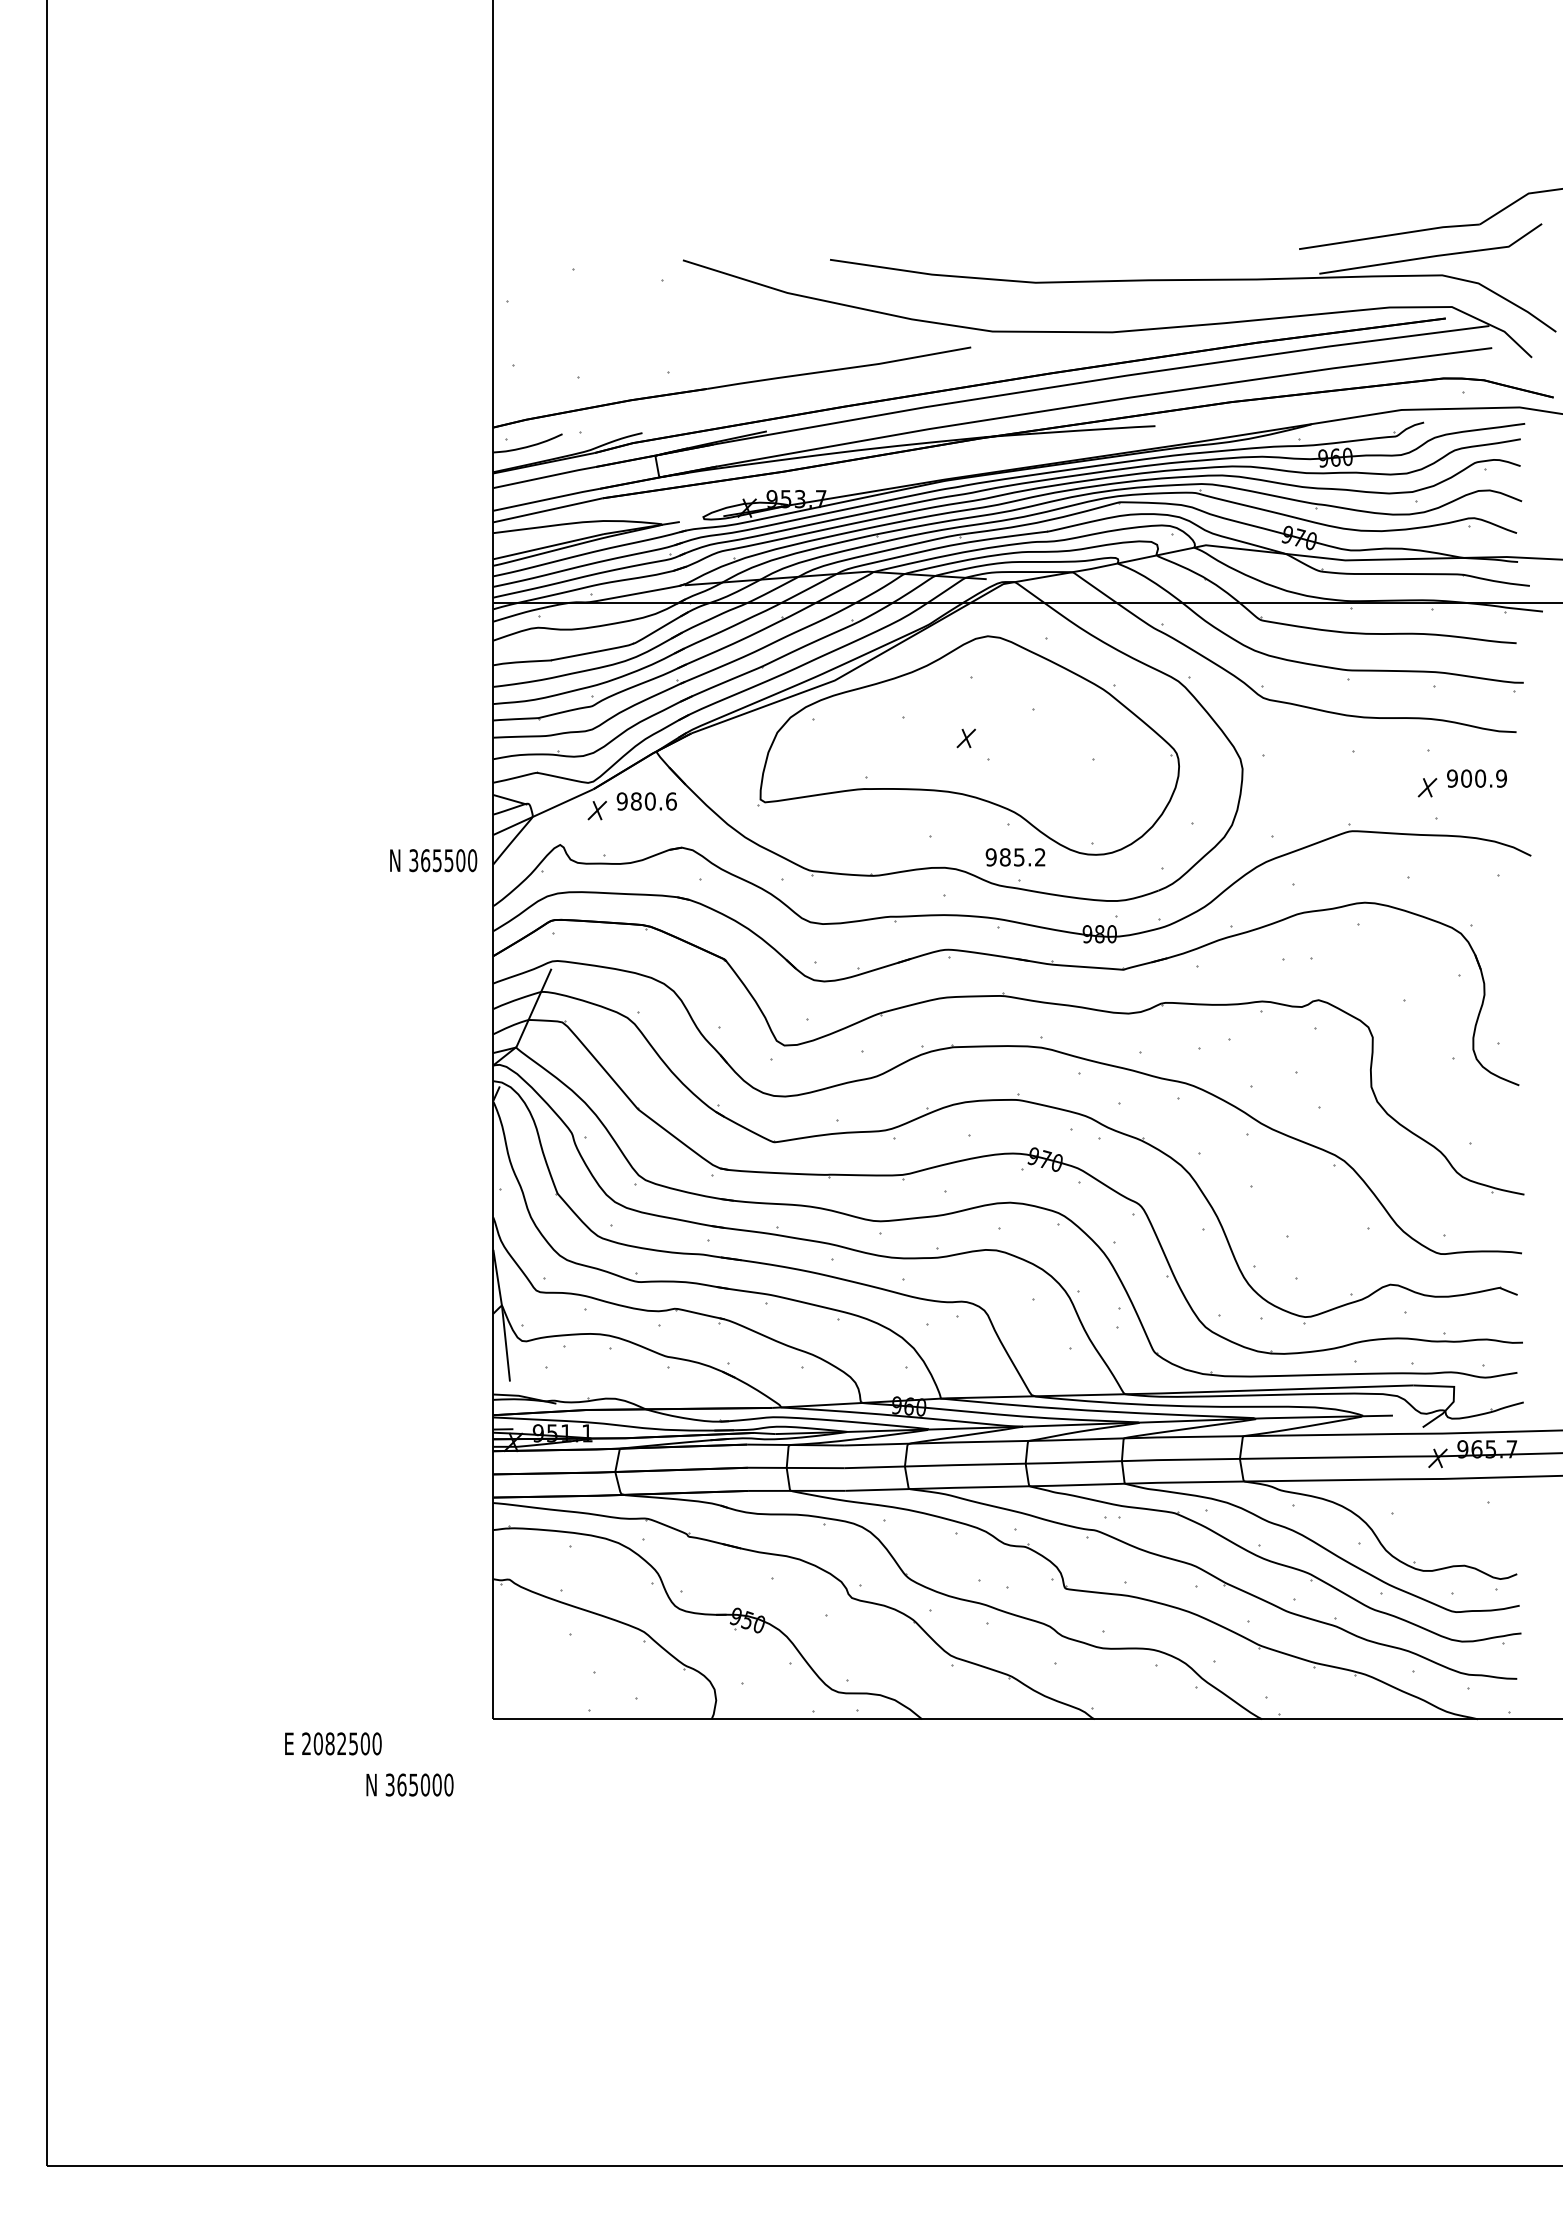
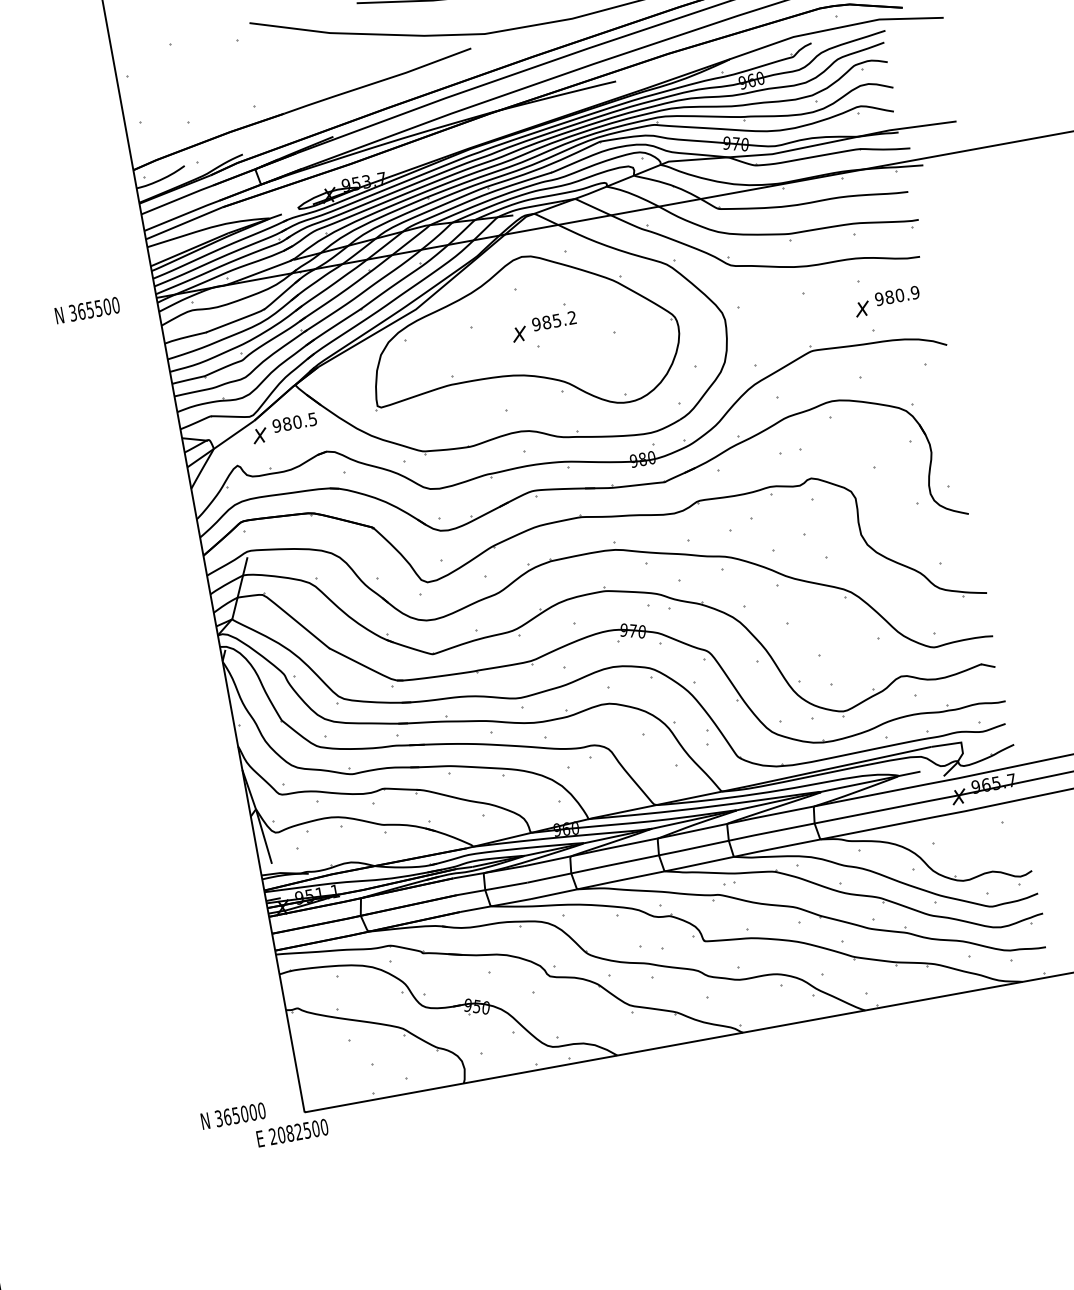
text: (1466, 778) -> (889, 297), 900.9 -> 980.9
text: (671, 801) -> (312, 419), 980.6 -> 980.5
text: (1015, 857) -> (554, 321), moved
text: (433, 860) -> (87, 310), moved
text: (333, 1743) -> (292, 1132), moved
text: (409, 1784) -> (232, 1115), moved

